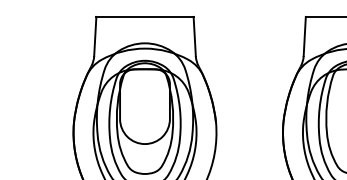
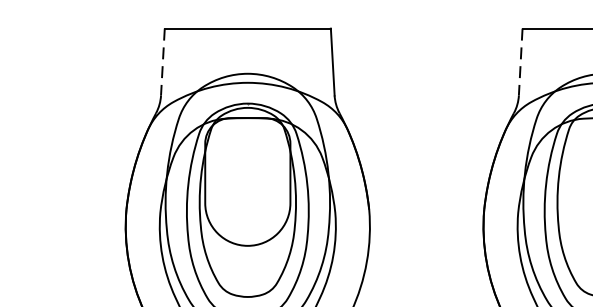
line: (95, 36) -> (163, 62), solid -> dashed
line: (304, 36) -> (520, 62), solid -> dashed

